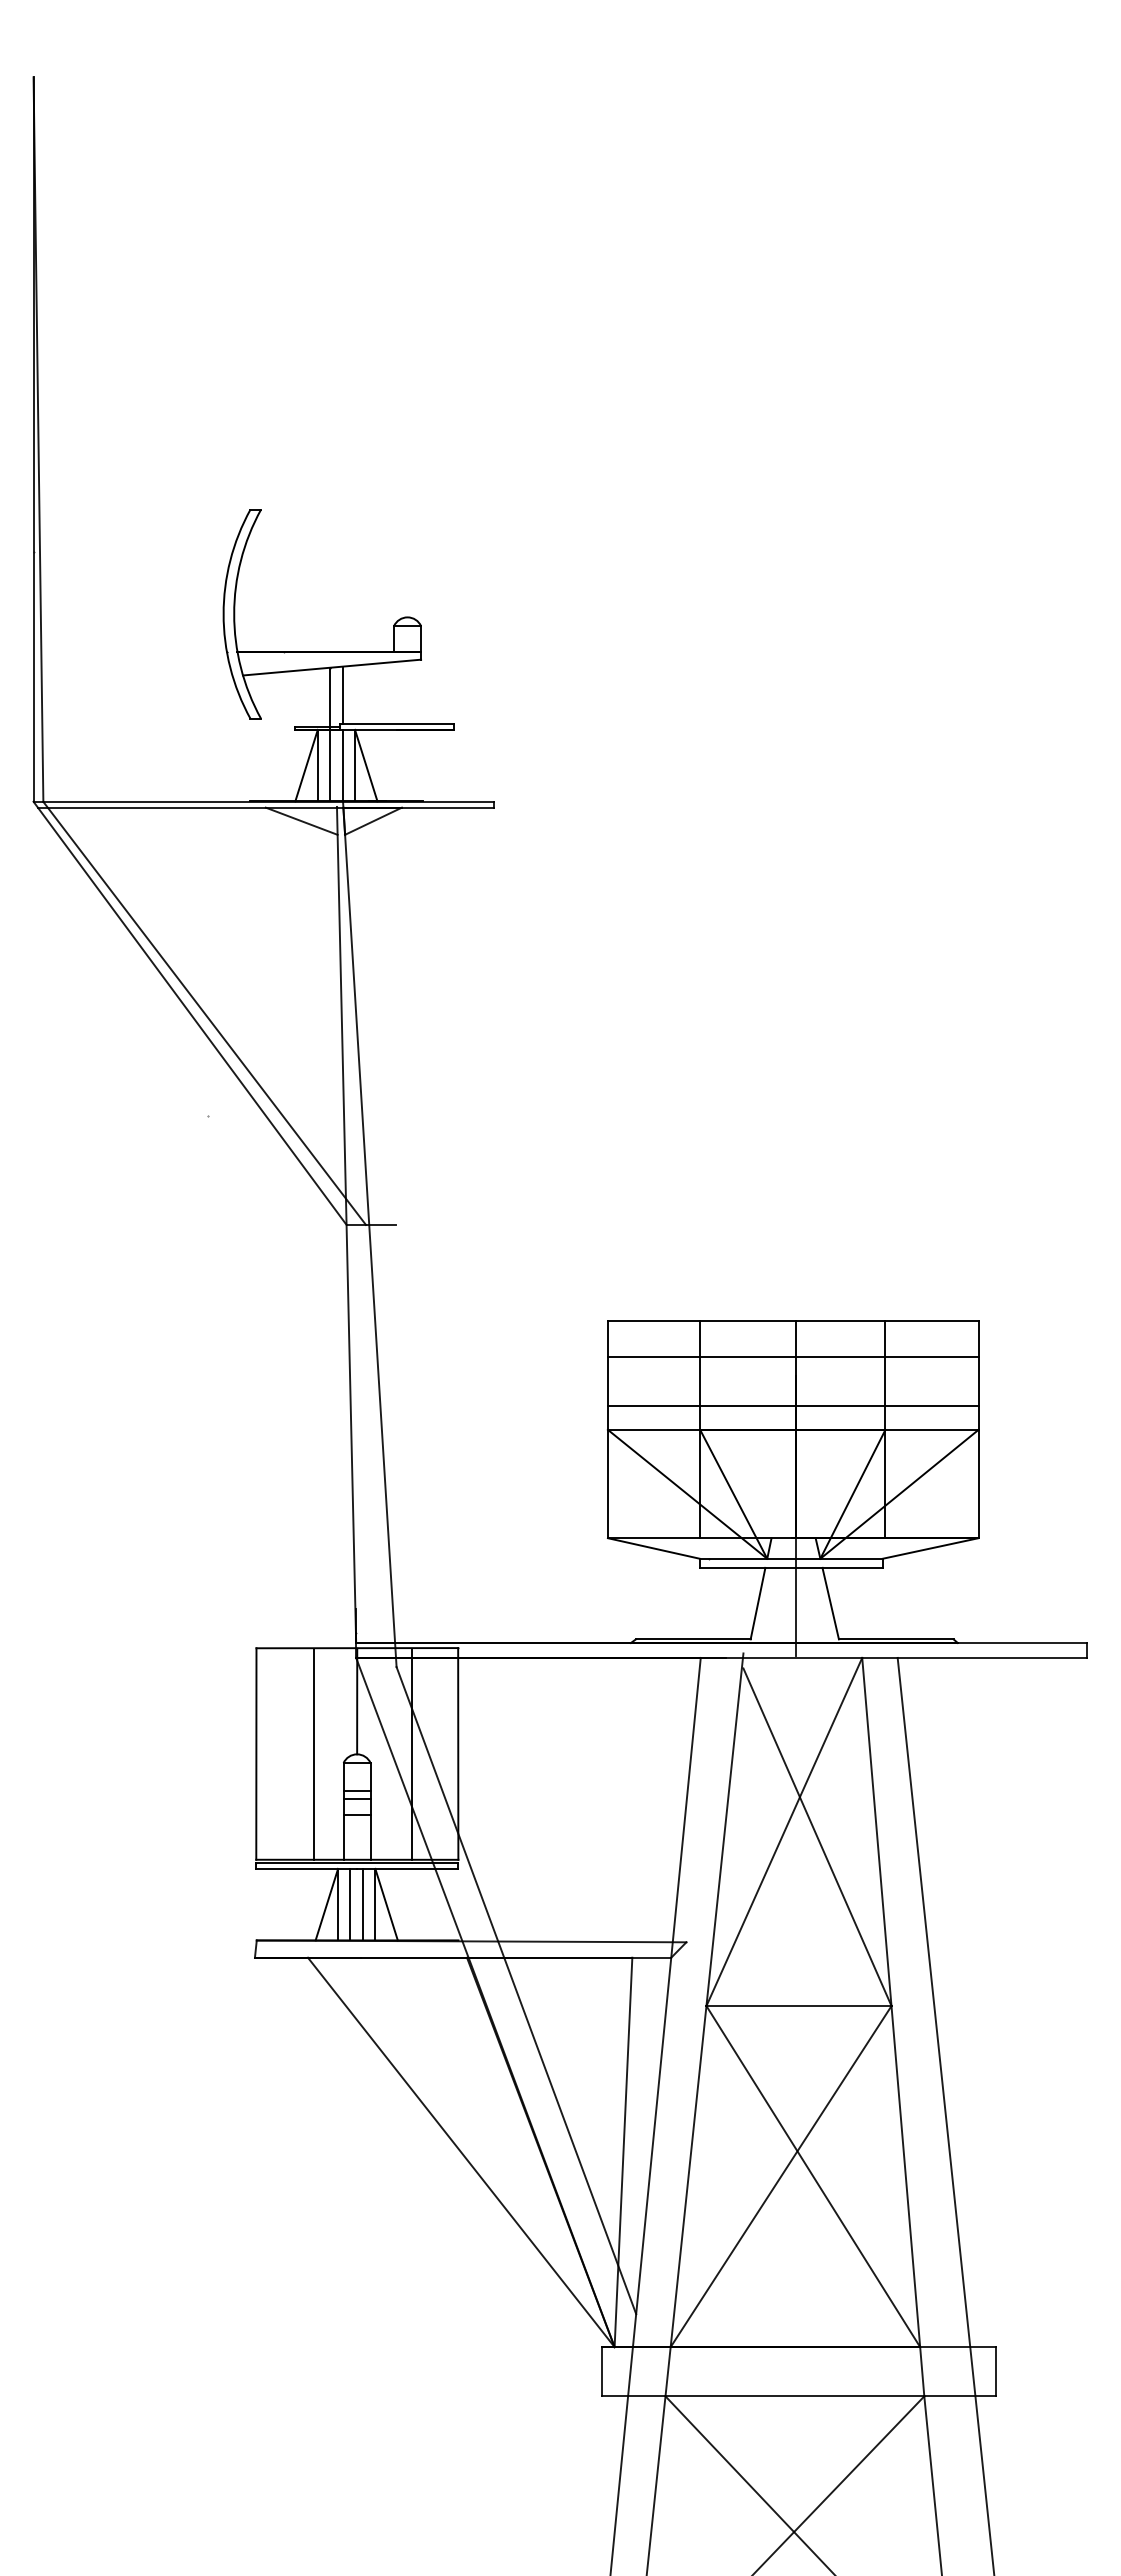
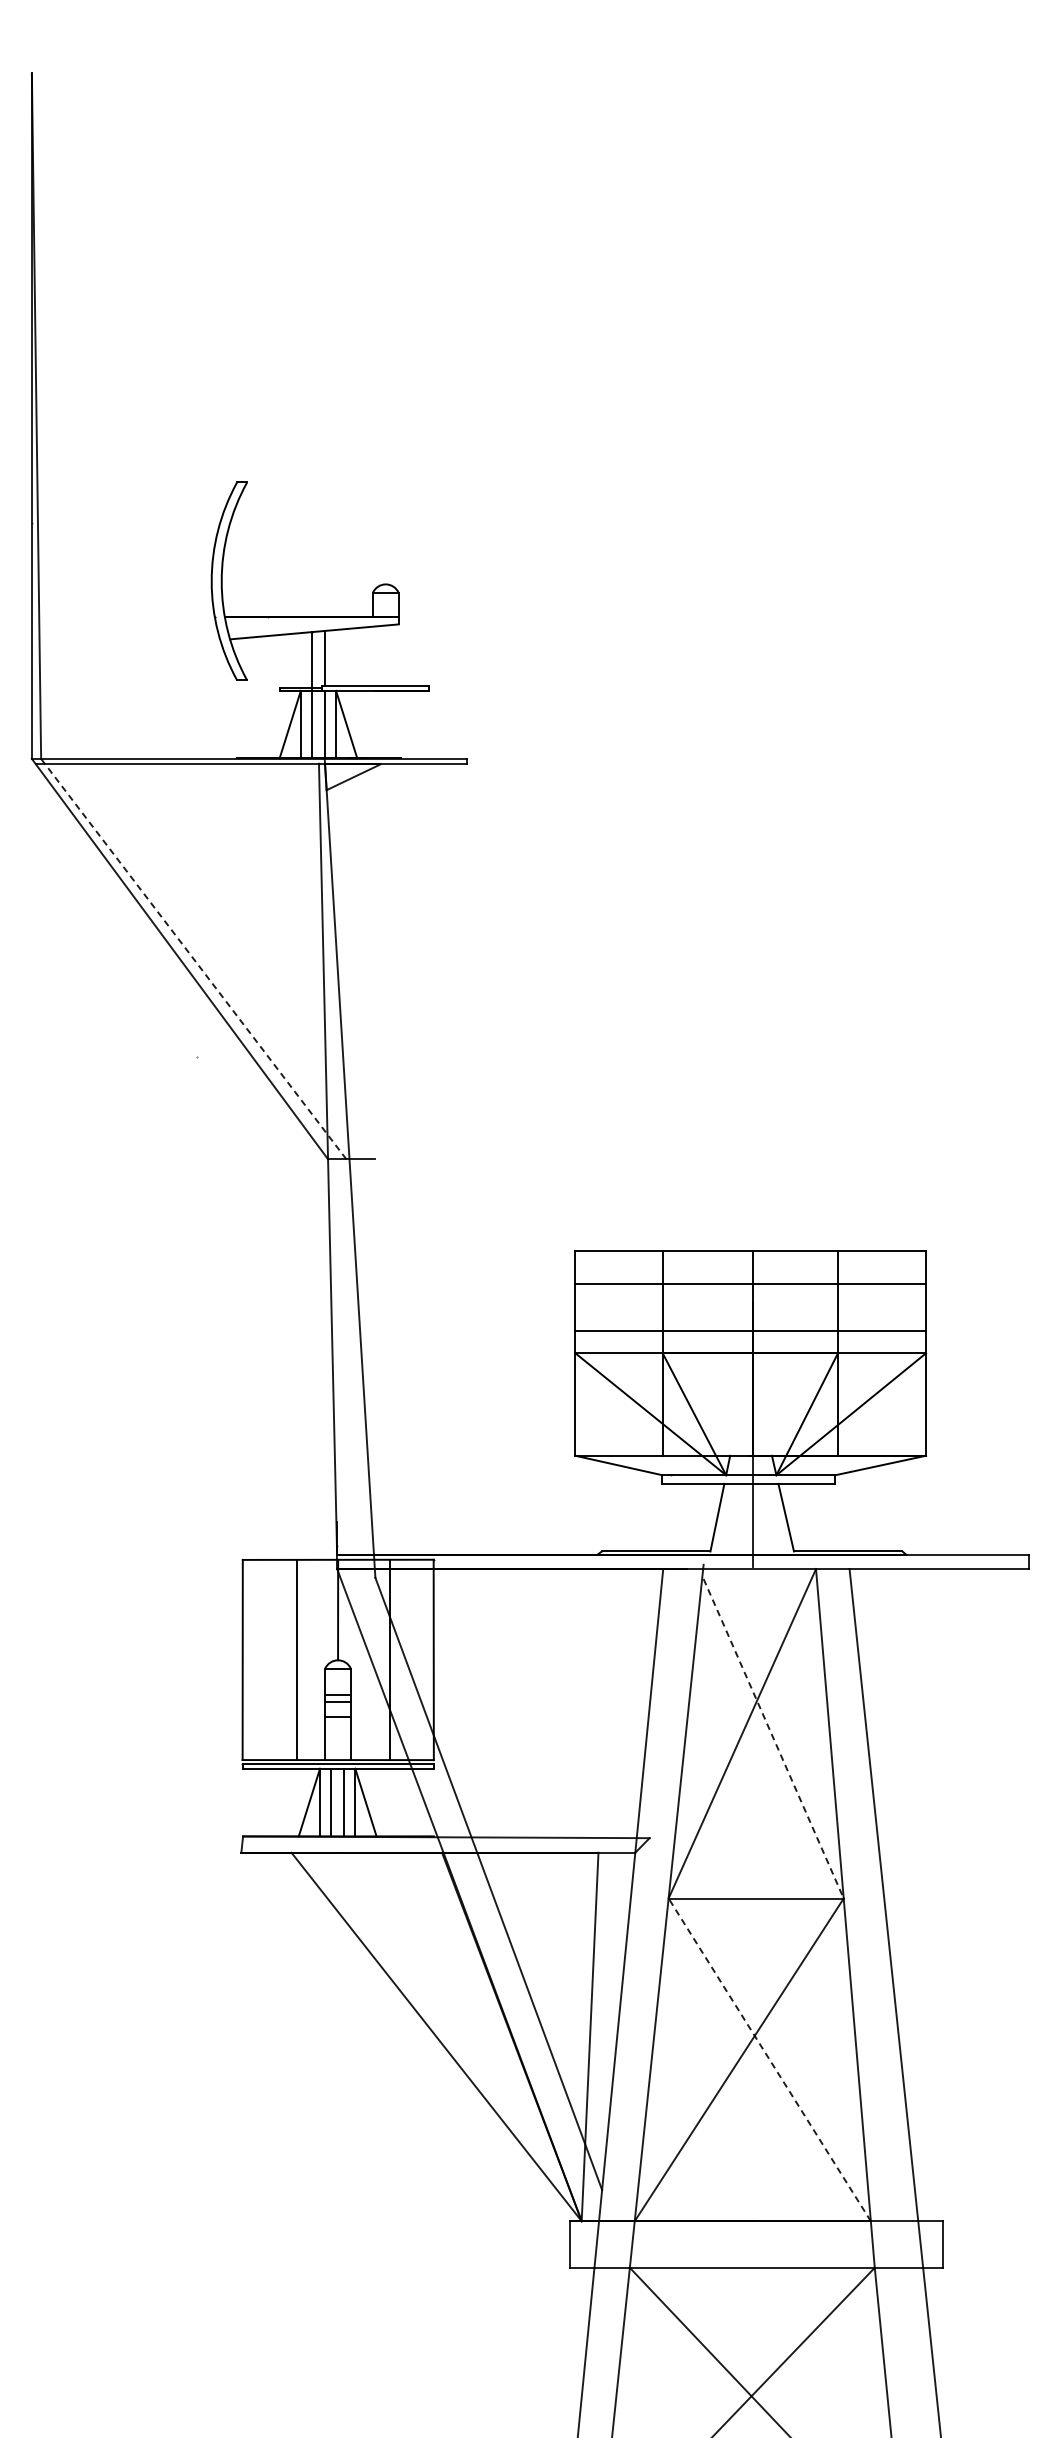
line: (301, 820) -> (285, 776), removed
line: (204, 1012) -> (193, 958), solid -> dashed
line: (817, 1837) -> (773, 1738), solid -> dashed
line: (813, 2176) -> (769, 2059), solid -> dashed

